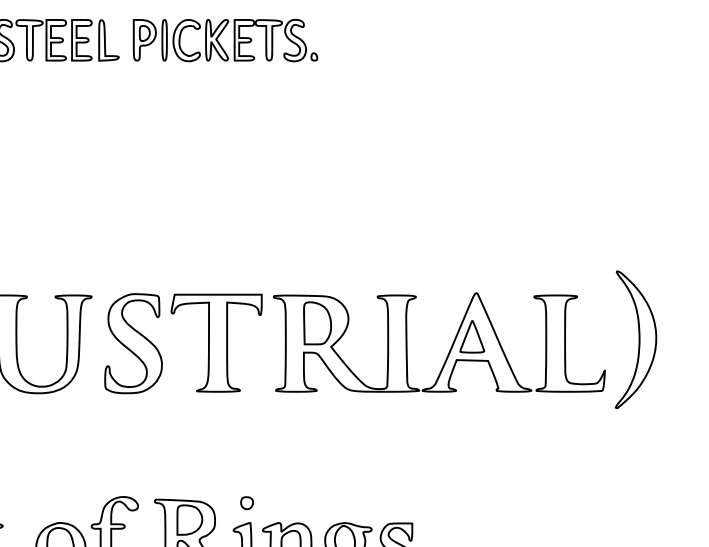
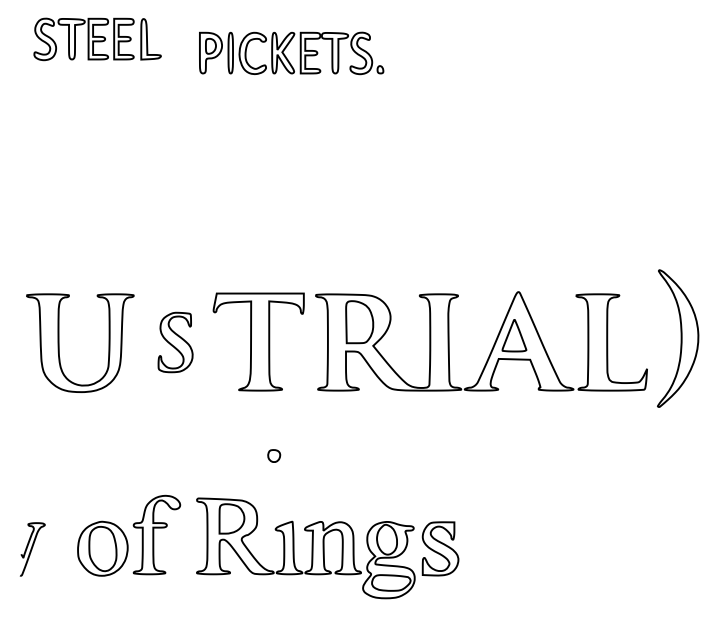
part: (225, 40) -> (291, 53), moved
part: (133, 343) -> (175, 342), size x0.6
part: (247, 502) -> (274, 455), moved

